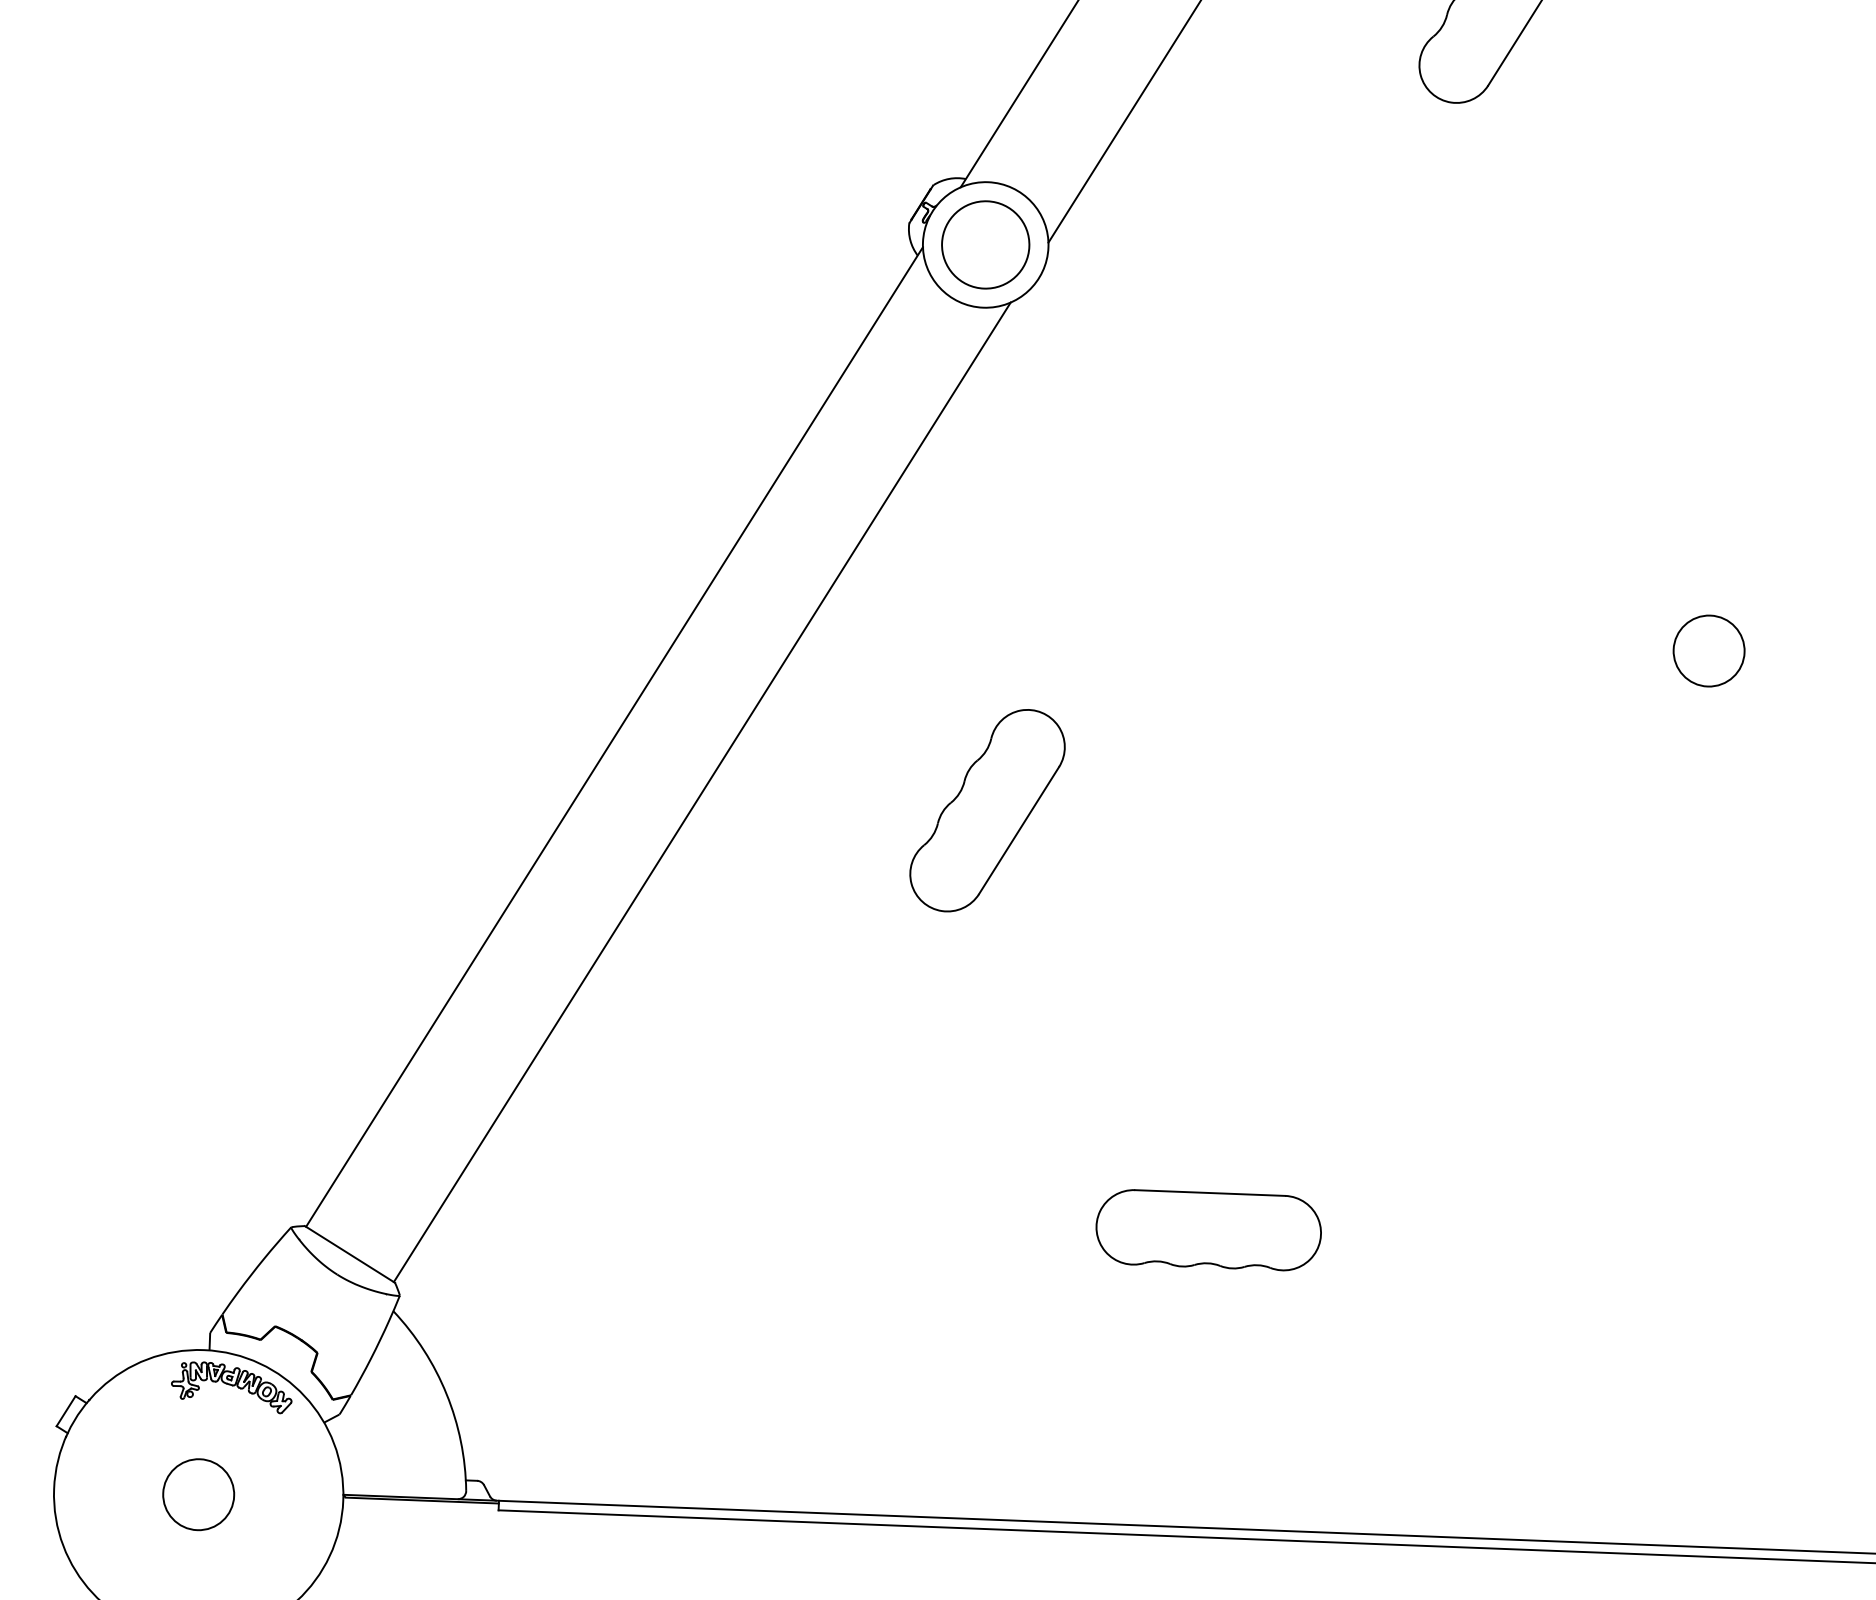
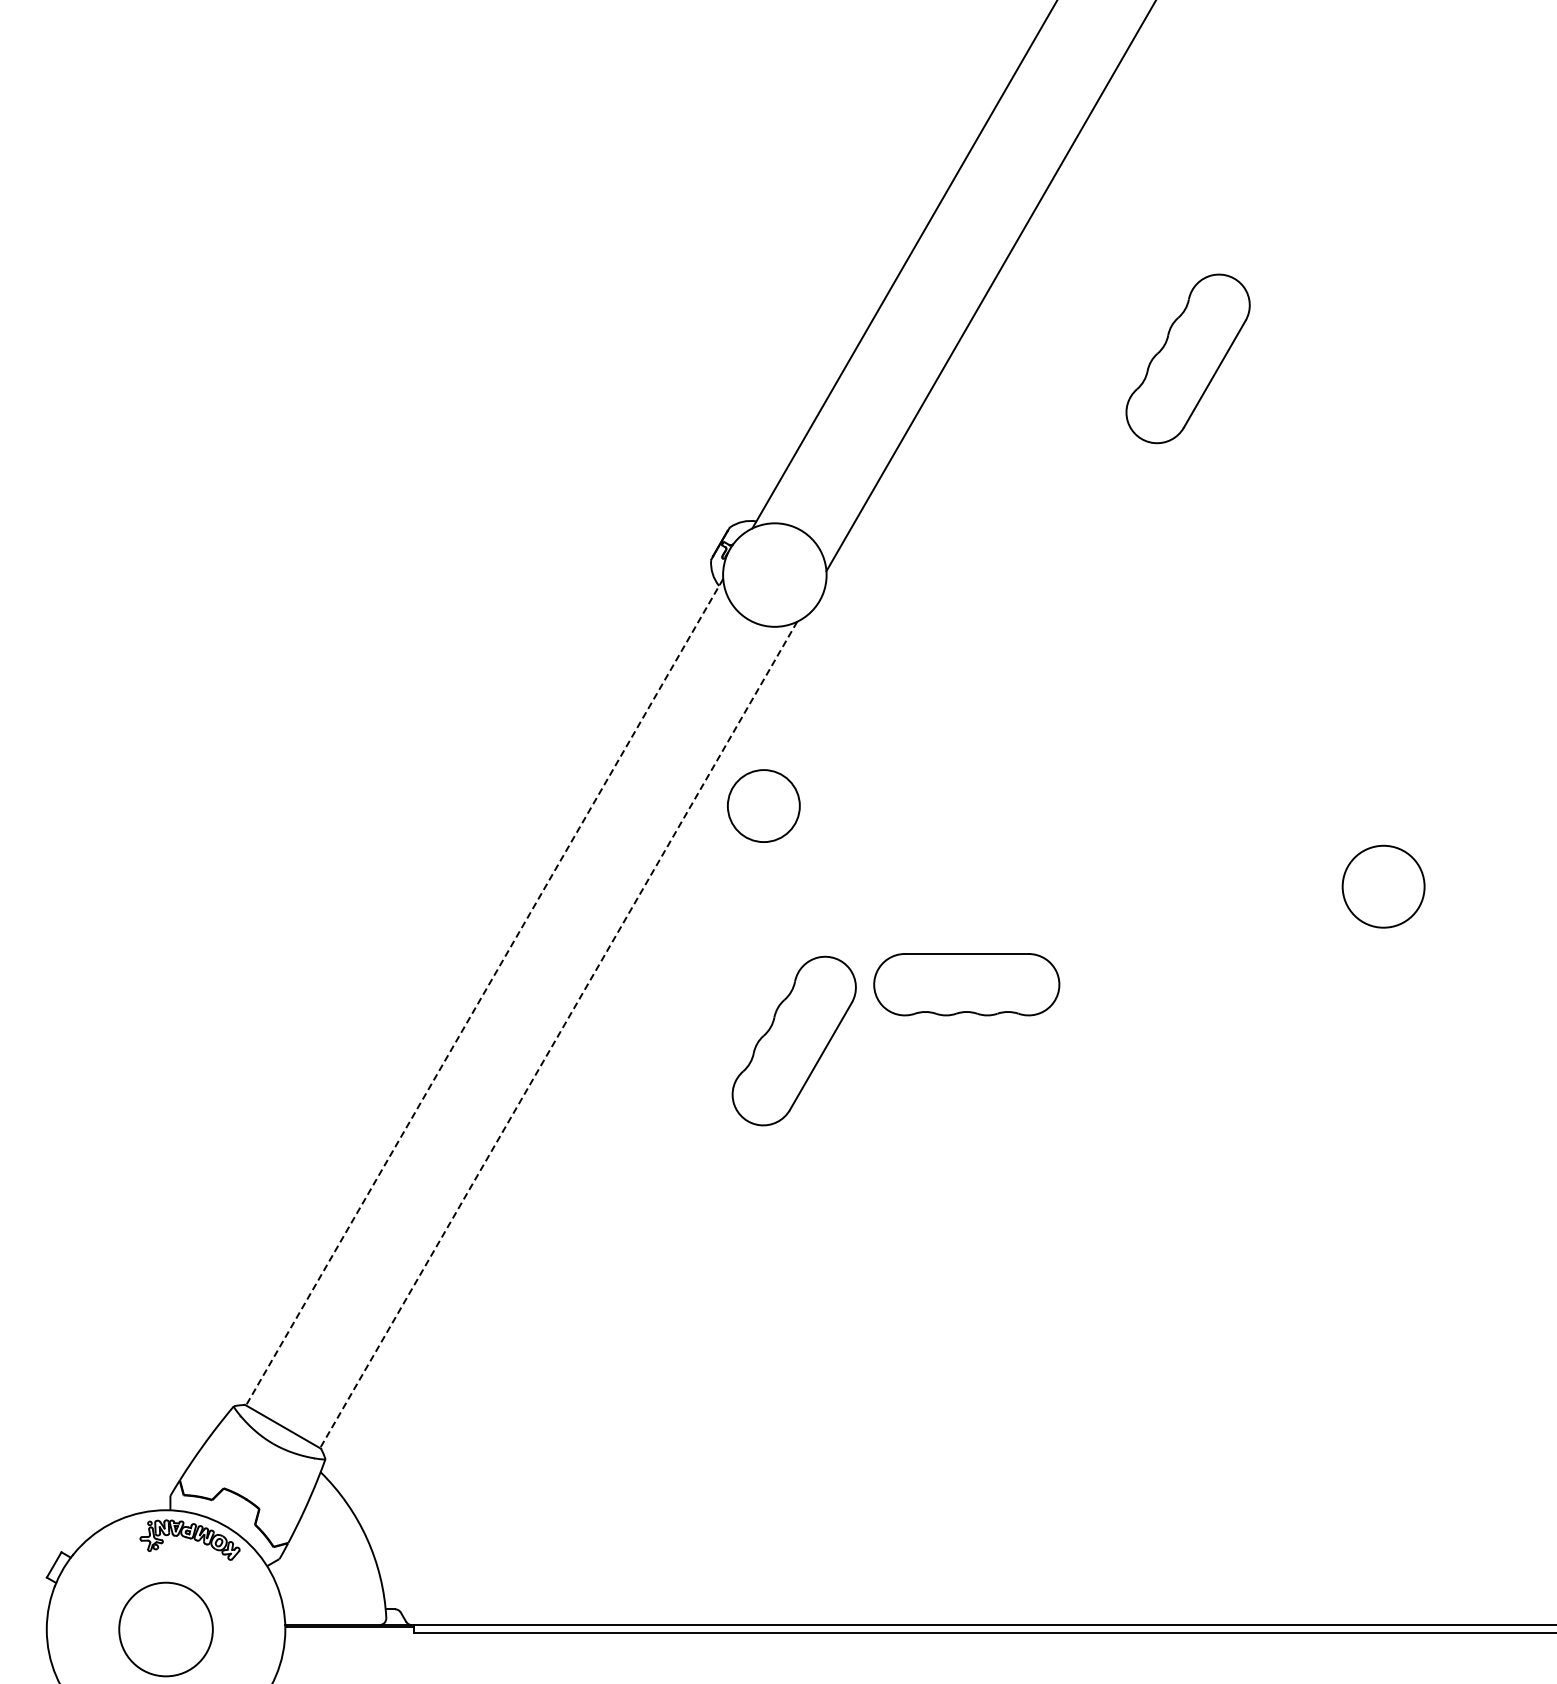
circle: (985, 244) -> (763, 805), moved
circle: (1708, 650) -> (1383, 886), size x1.4
line: (614, 737) -> (484, 992), solid -> dashed
line: (702, 792) -> (558, 1035), solid -> dashed
part: (1208, 1229) -> (966, 984), moved
circle: (198, 1494) -> (165, 1629), size x1.6

